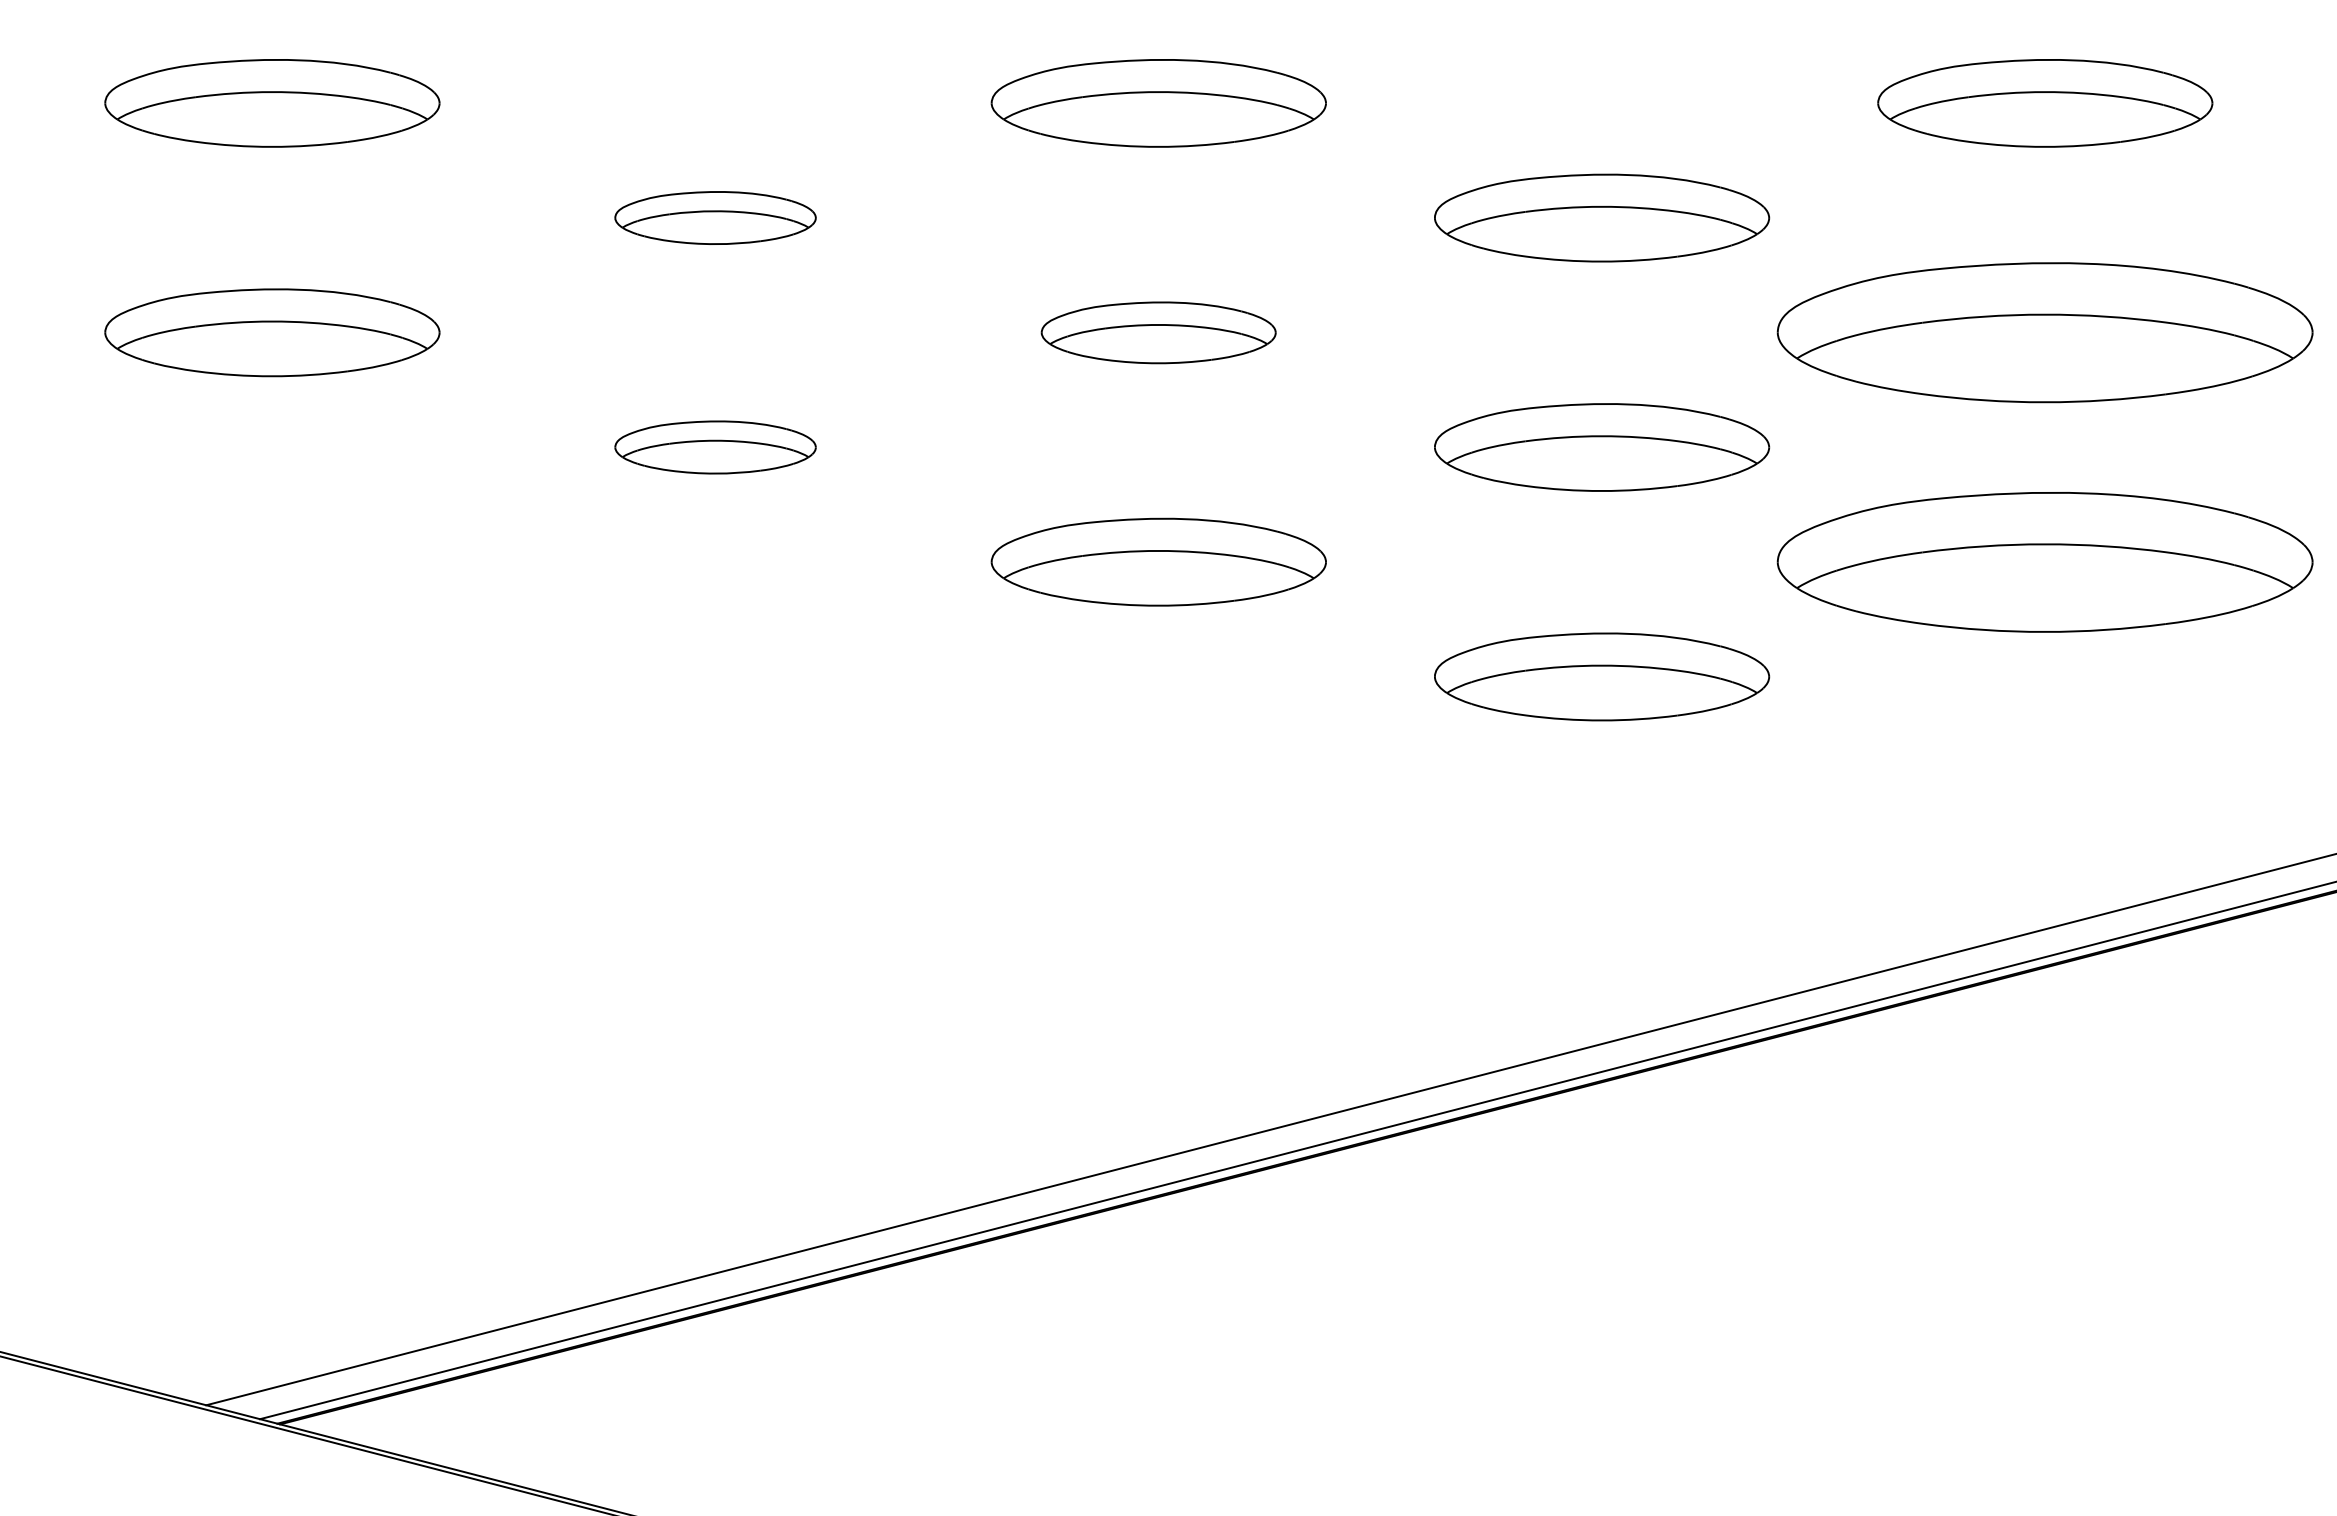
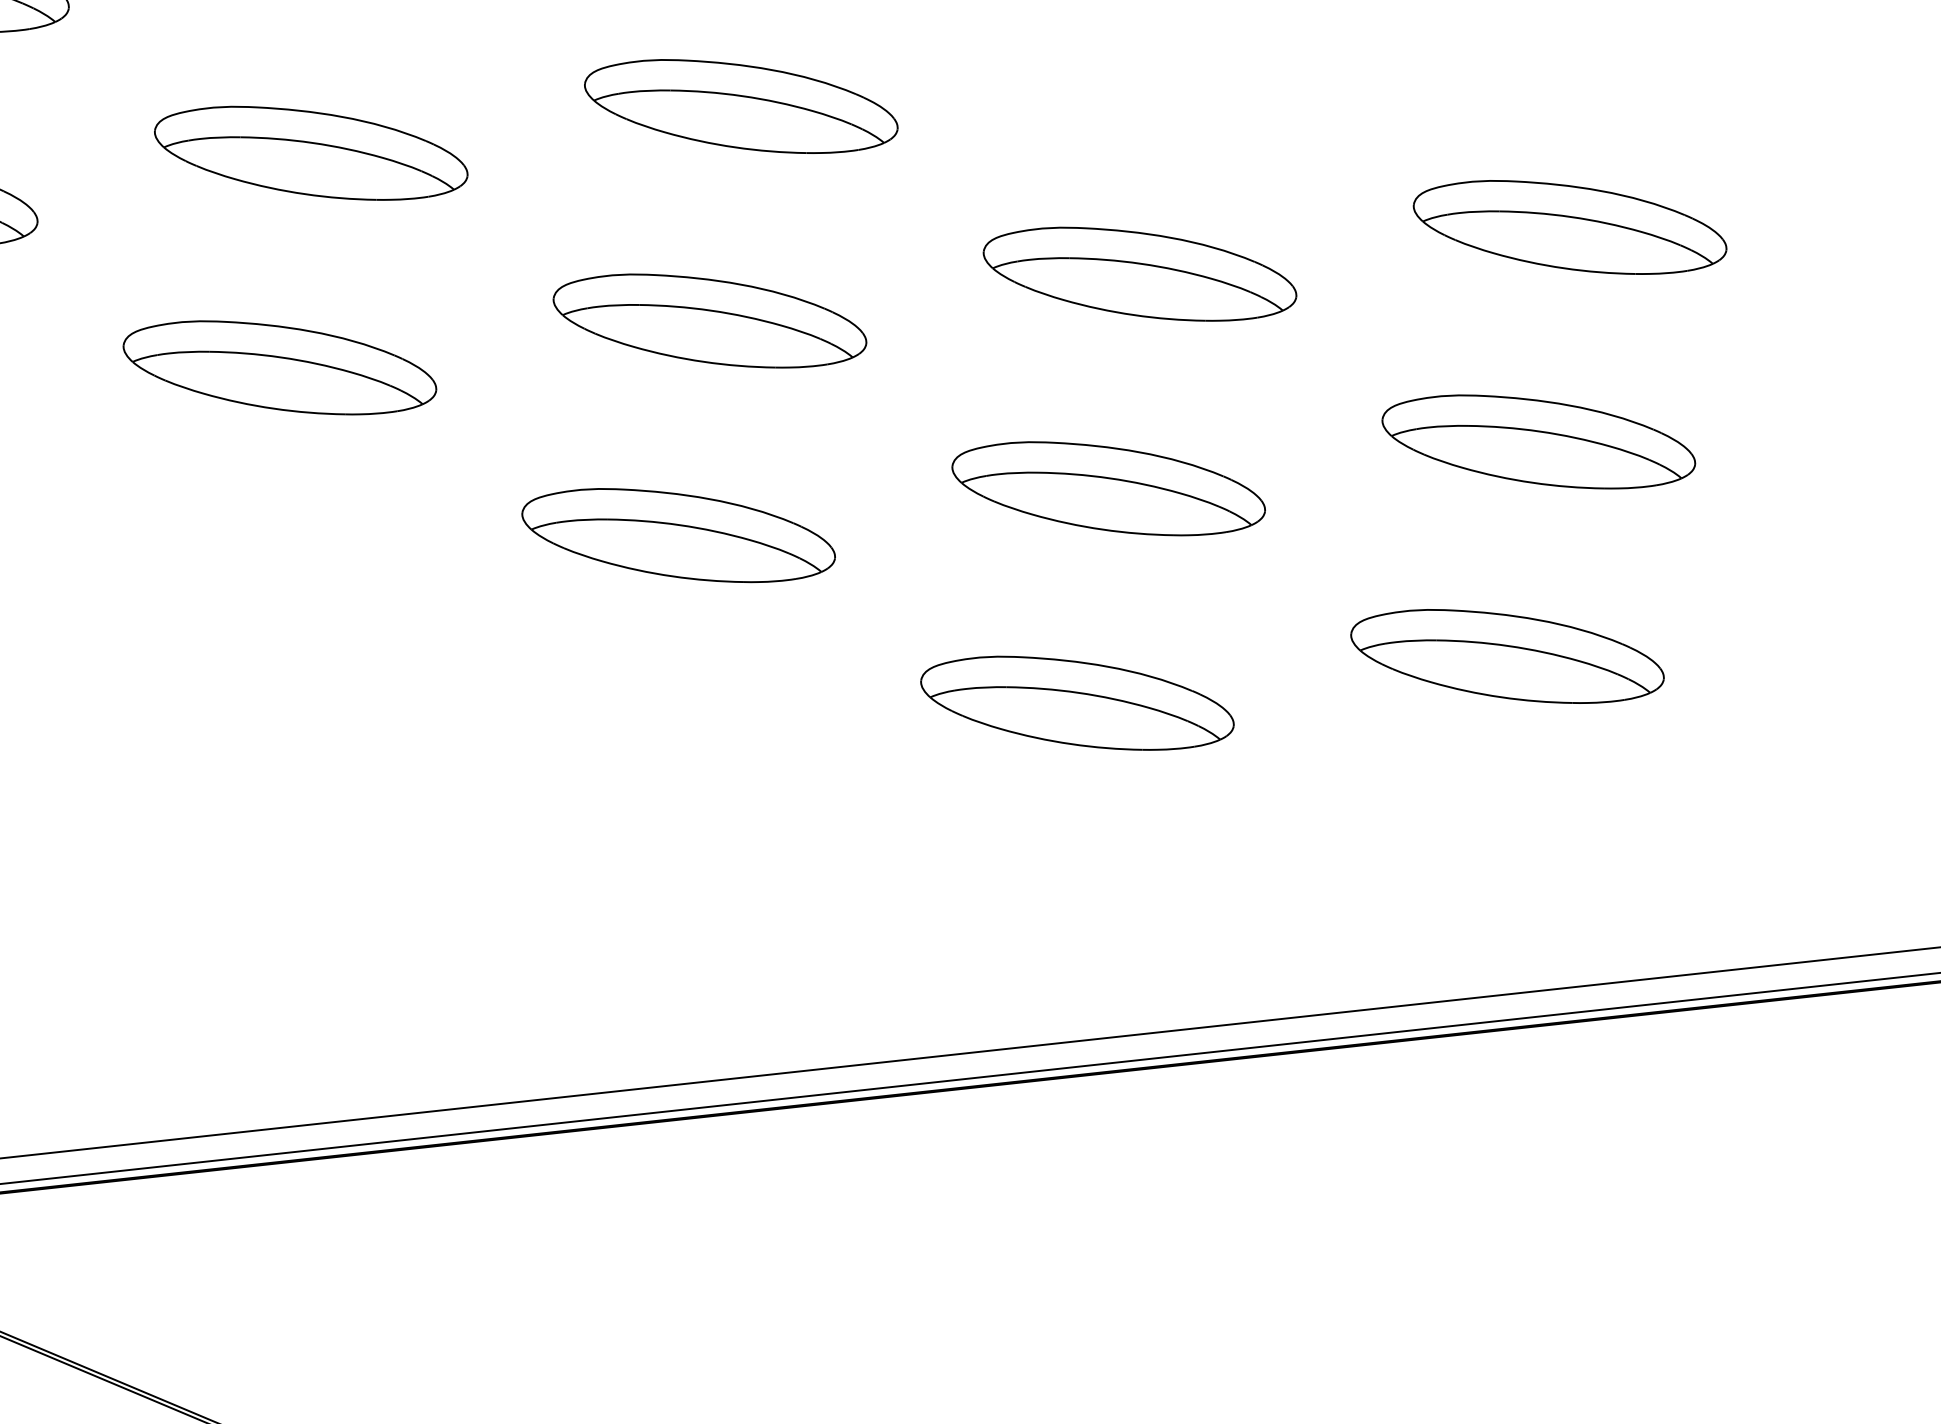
part: (715, 217) -> (311, 152), size x1.67
part: (1158, 332) -> (709, 320), size x1.43
part: (2045, 332) -> (1539, 441), size x0.62
part: (715, 447) -> (279, 367), size x1.67
part: (2045, 561) -> (1507, 656), size x0.62

